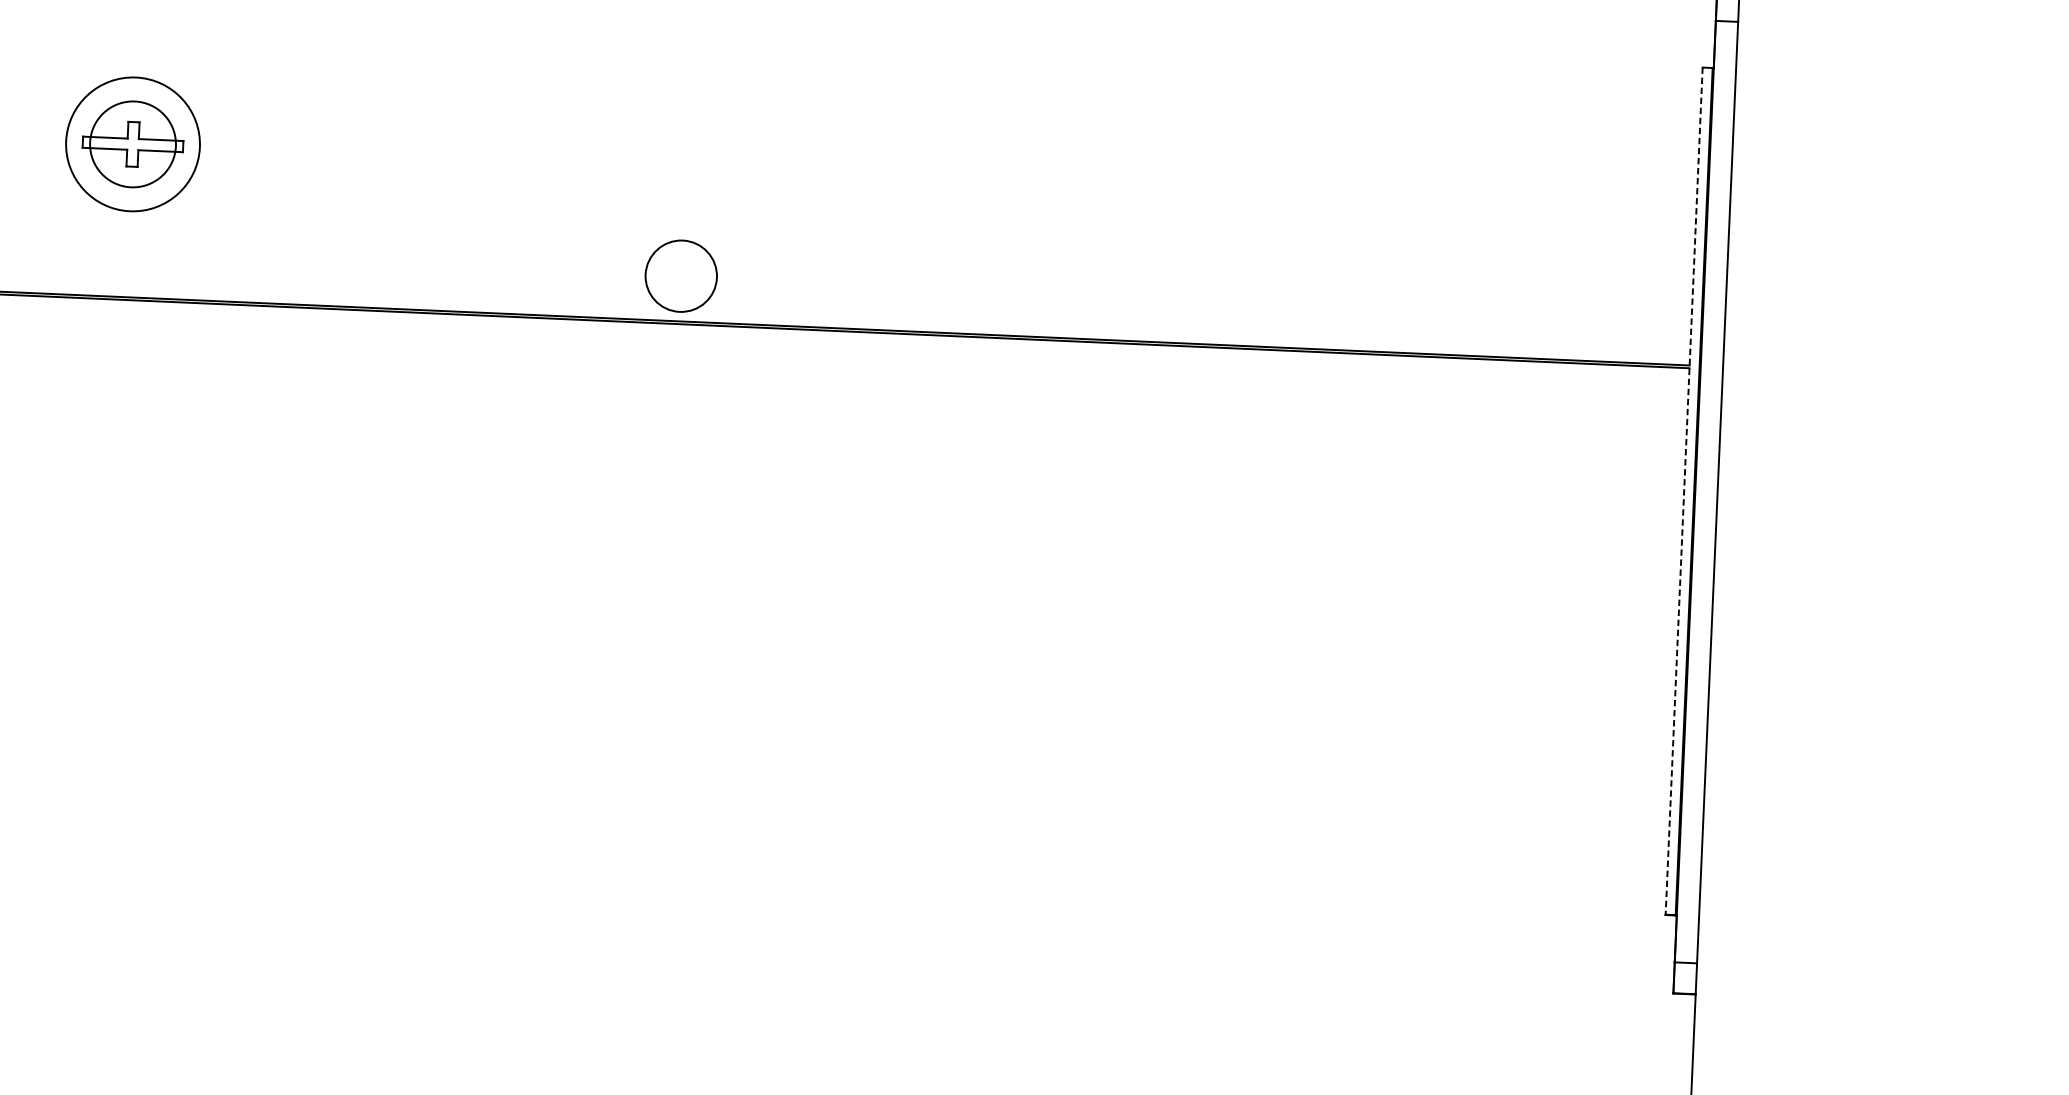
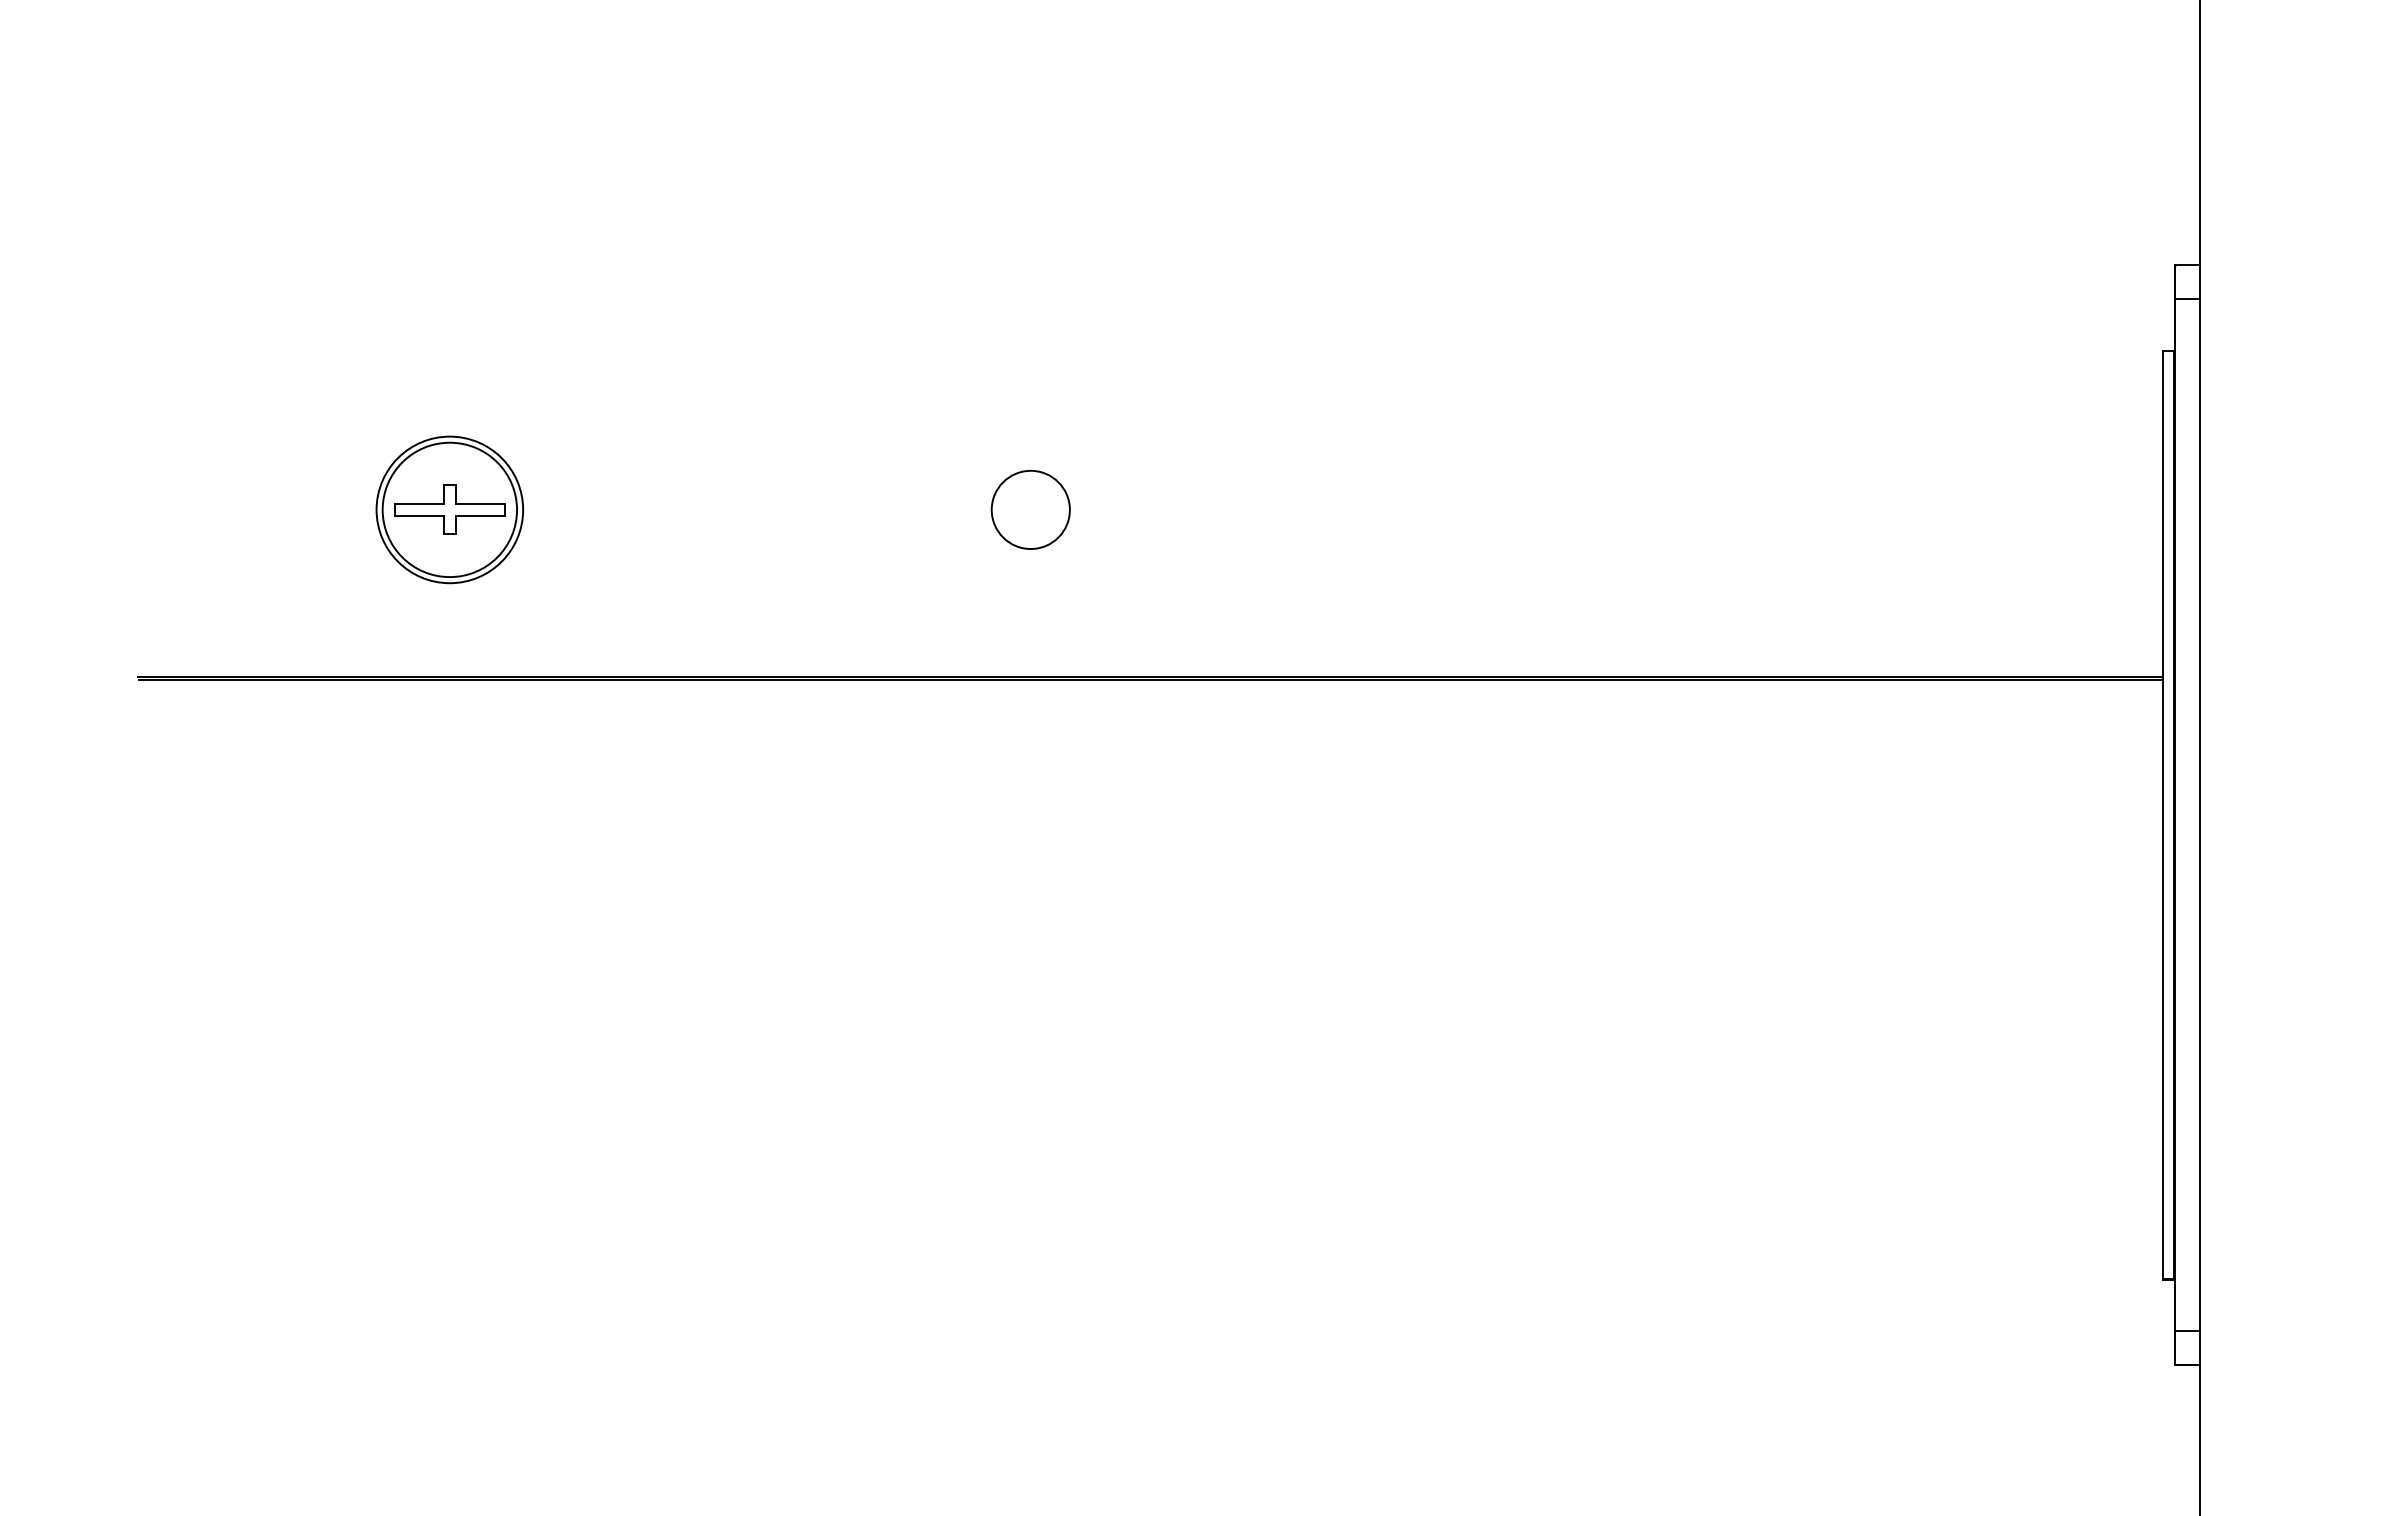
circle: (132, 144) -> (449, 509), size x1.43
circle: (681, 275) -> (1030, 509), moved
line: (1684, 491) -> (2163, 815), dashed -> solid

